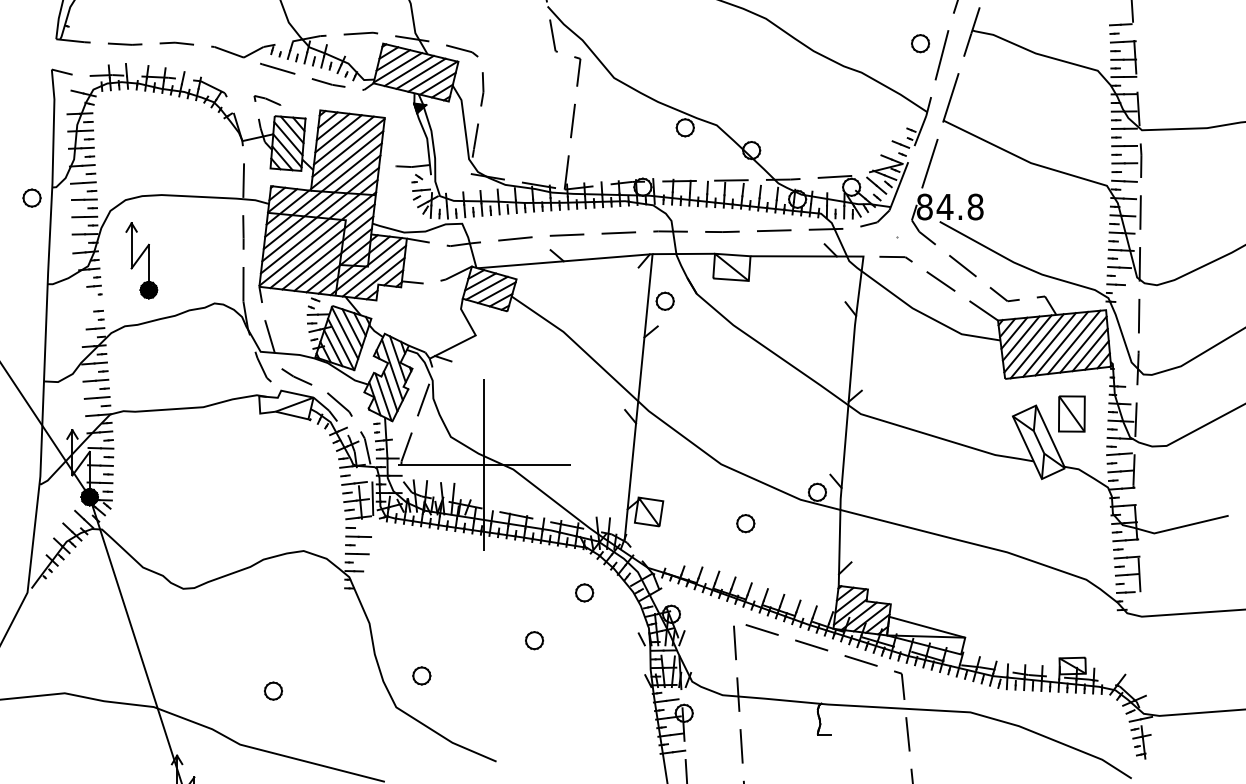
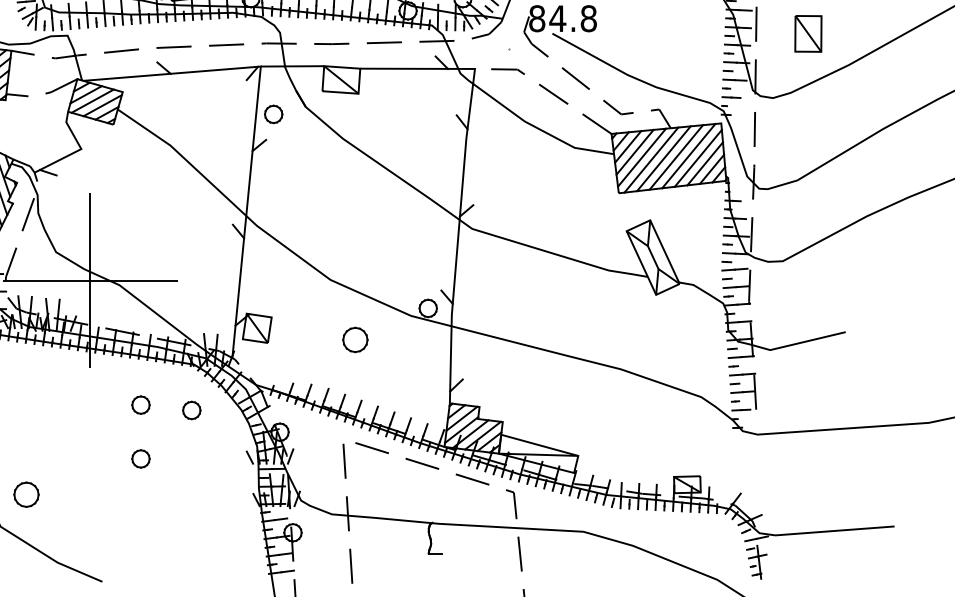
part: (1071, 413) -> (808, 33), moved
part: (745, 523) -> (355, 340), size x1.4
part: (534, 587) -> (140, 404), added
part: (421, 675) -> (26, 494), size x1.4

